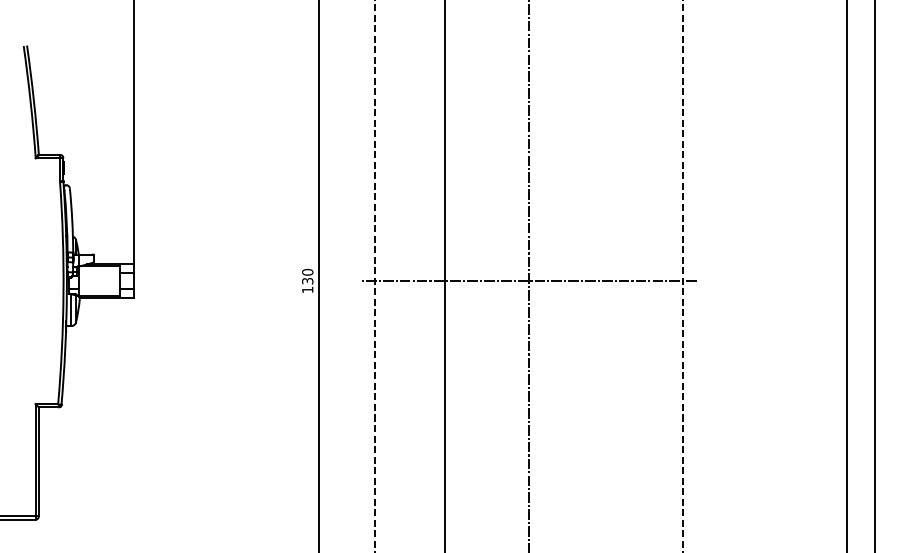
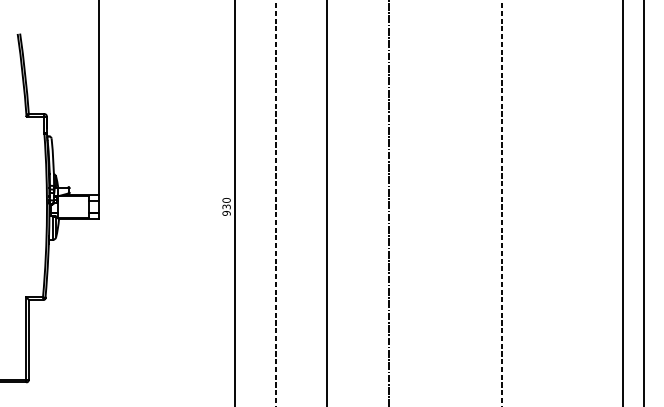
line: (528, 281) -> (389, 207), removed
text: (307, 289) -> (226, 213), 130 -> 930

